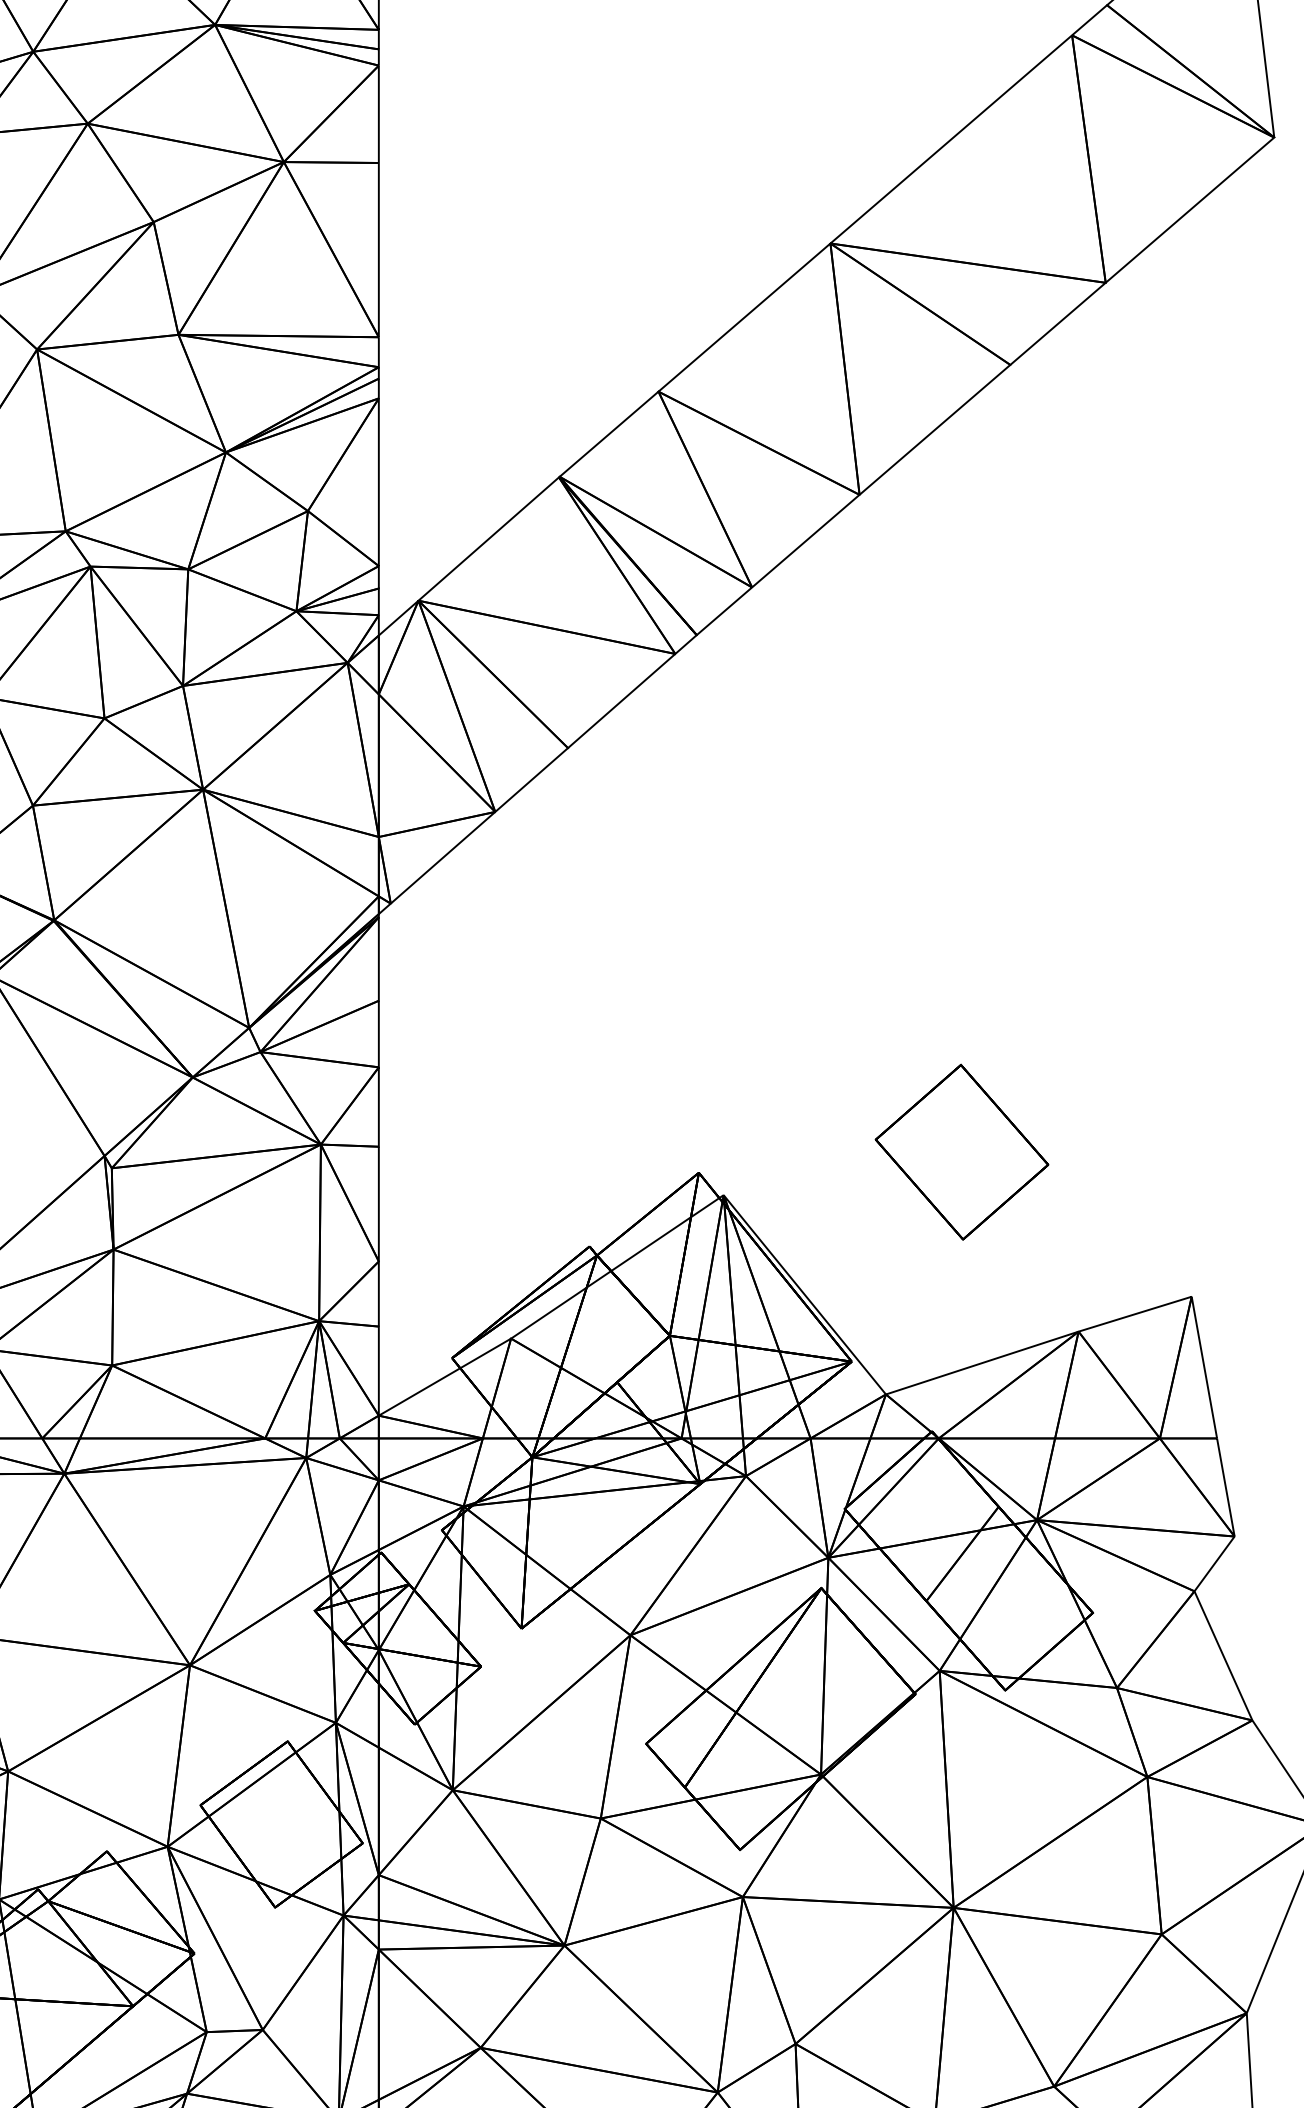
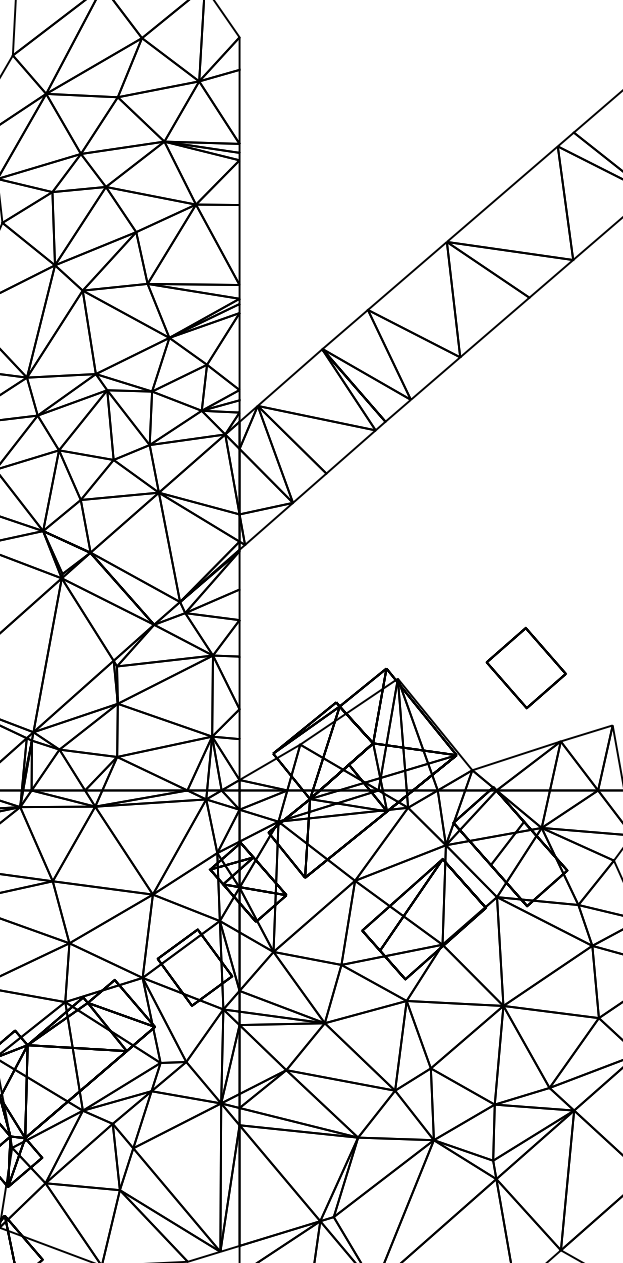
part: (960, 1150) -> (525, 667), moved

